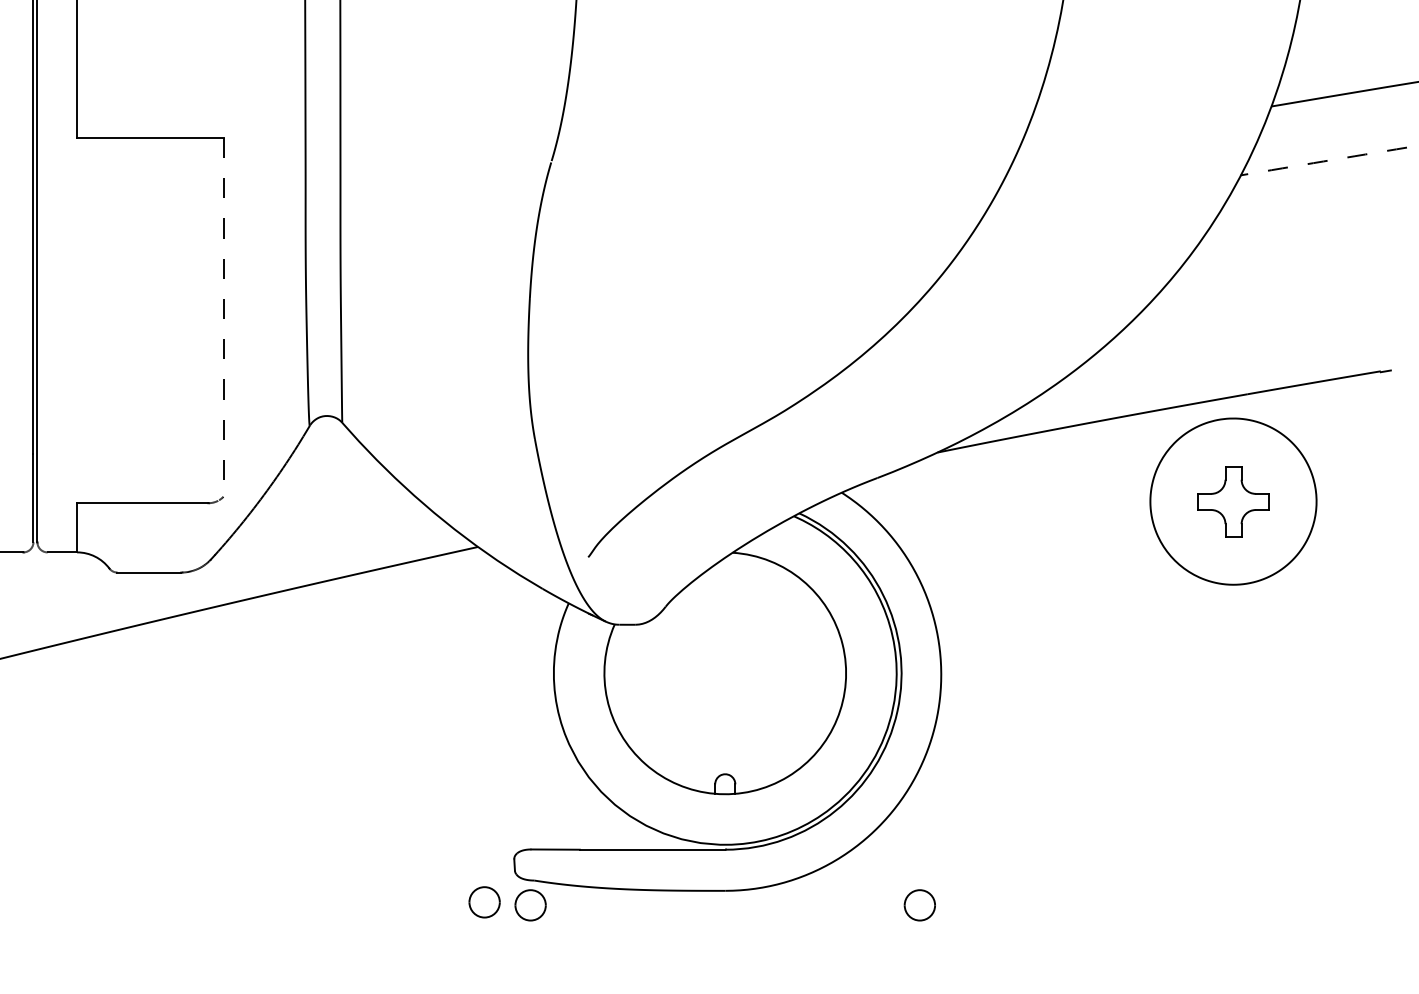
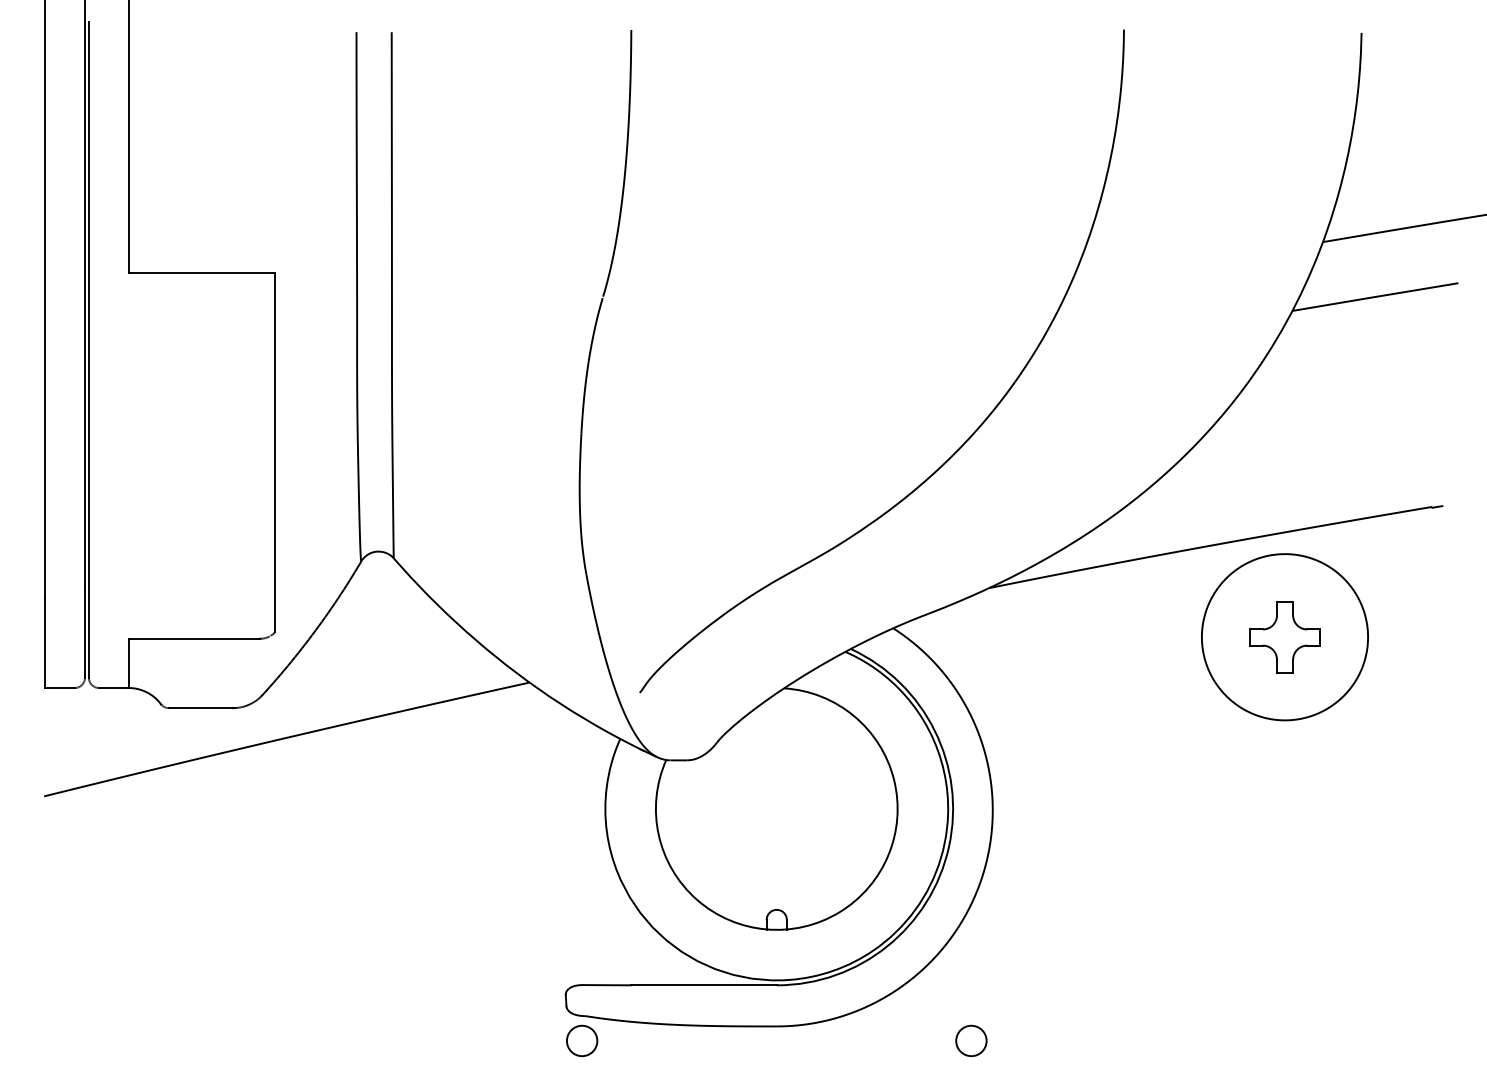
arc: (1324, 161) -> (1375, 297), dashed -> solid
line: (224, 317) -> (275, 453), dashed -> solid
part: (485, 901) -> (536, 1037), removed

